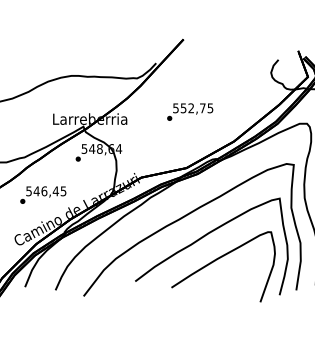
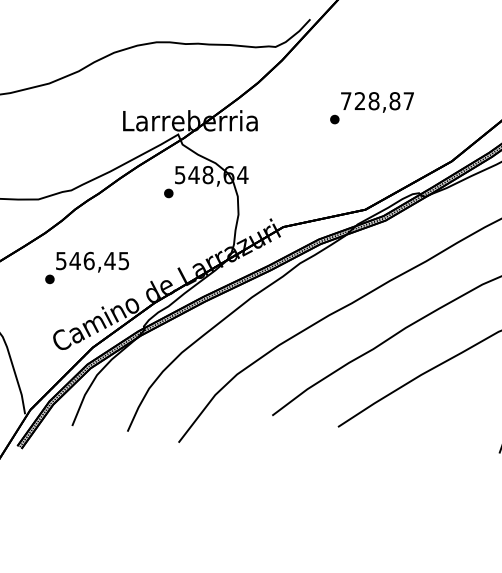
text: (193, 108) -> (378, 101), 552,75 -> 728,87
text: (43, 194) -> (87, 266), moved

